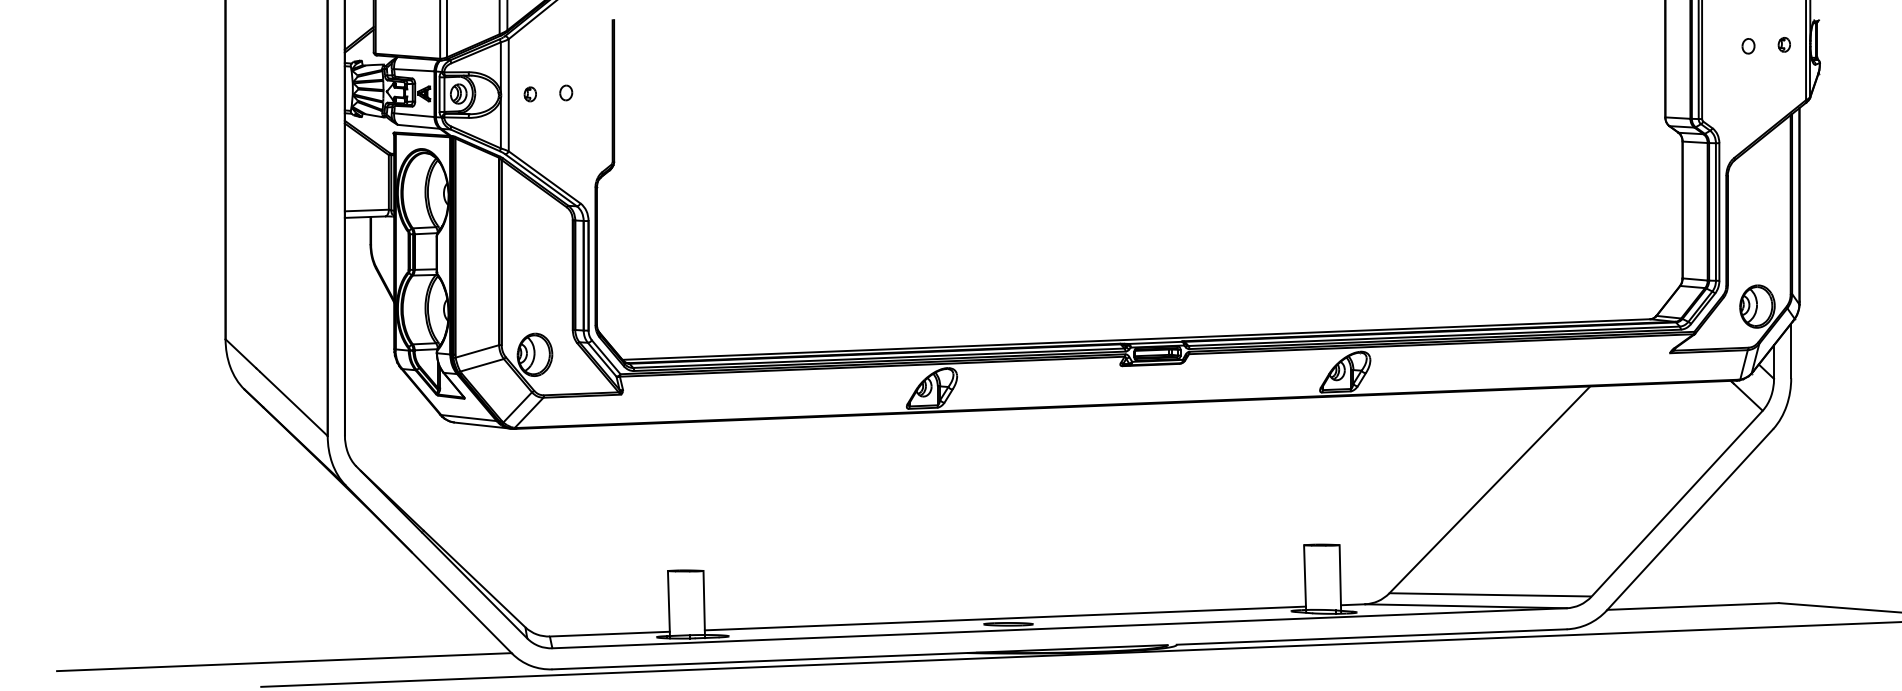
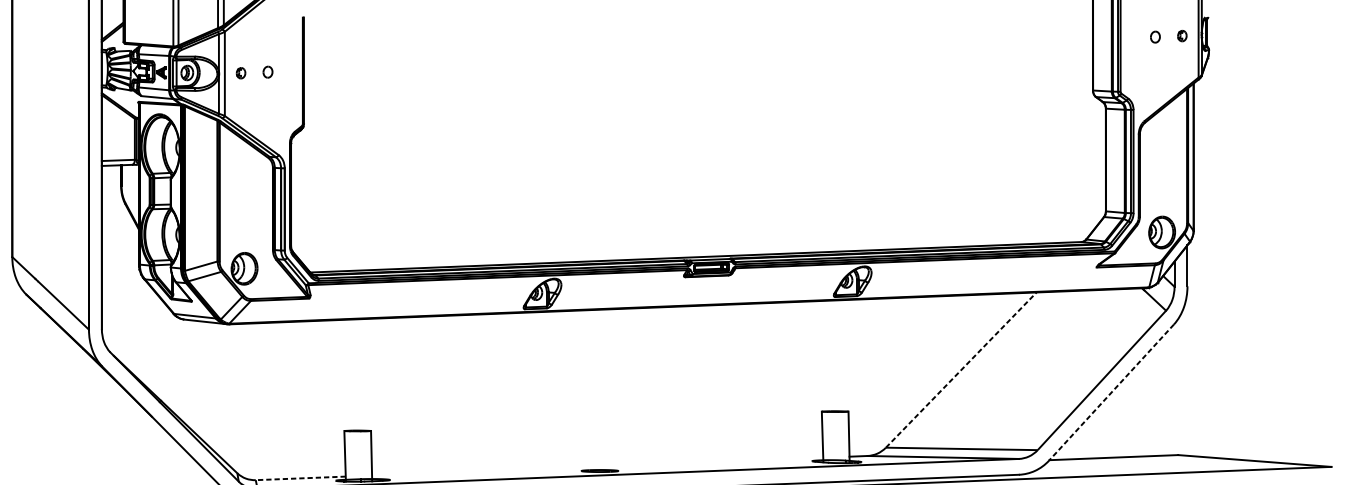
line: (1490, 489) -> (961, 369), solid -> dashed
line: (1689, 520) -> (1111, 393), solid -> dashed
line: (1004, 618) -> (596, 466), removed
line: (609, 634) -> (300, 478), solid -> dashed

